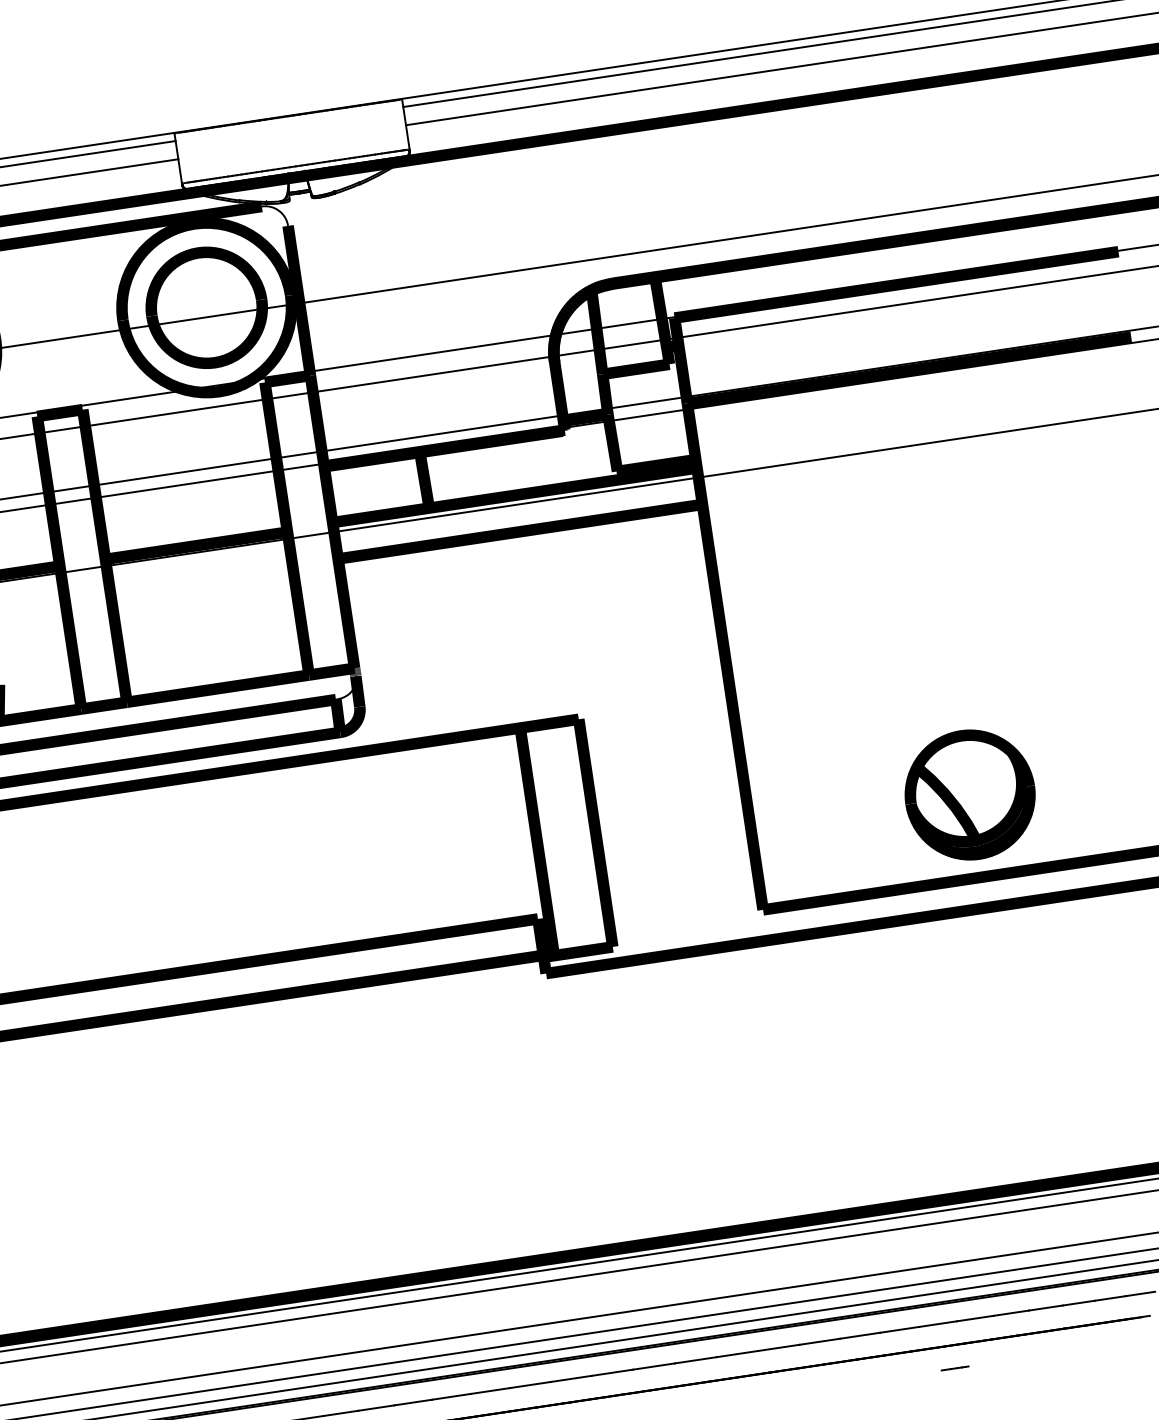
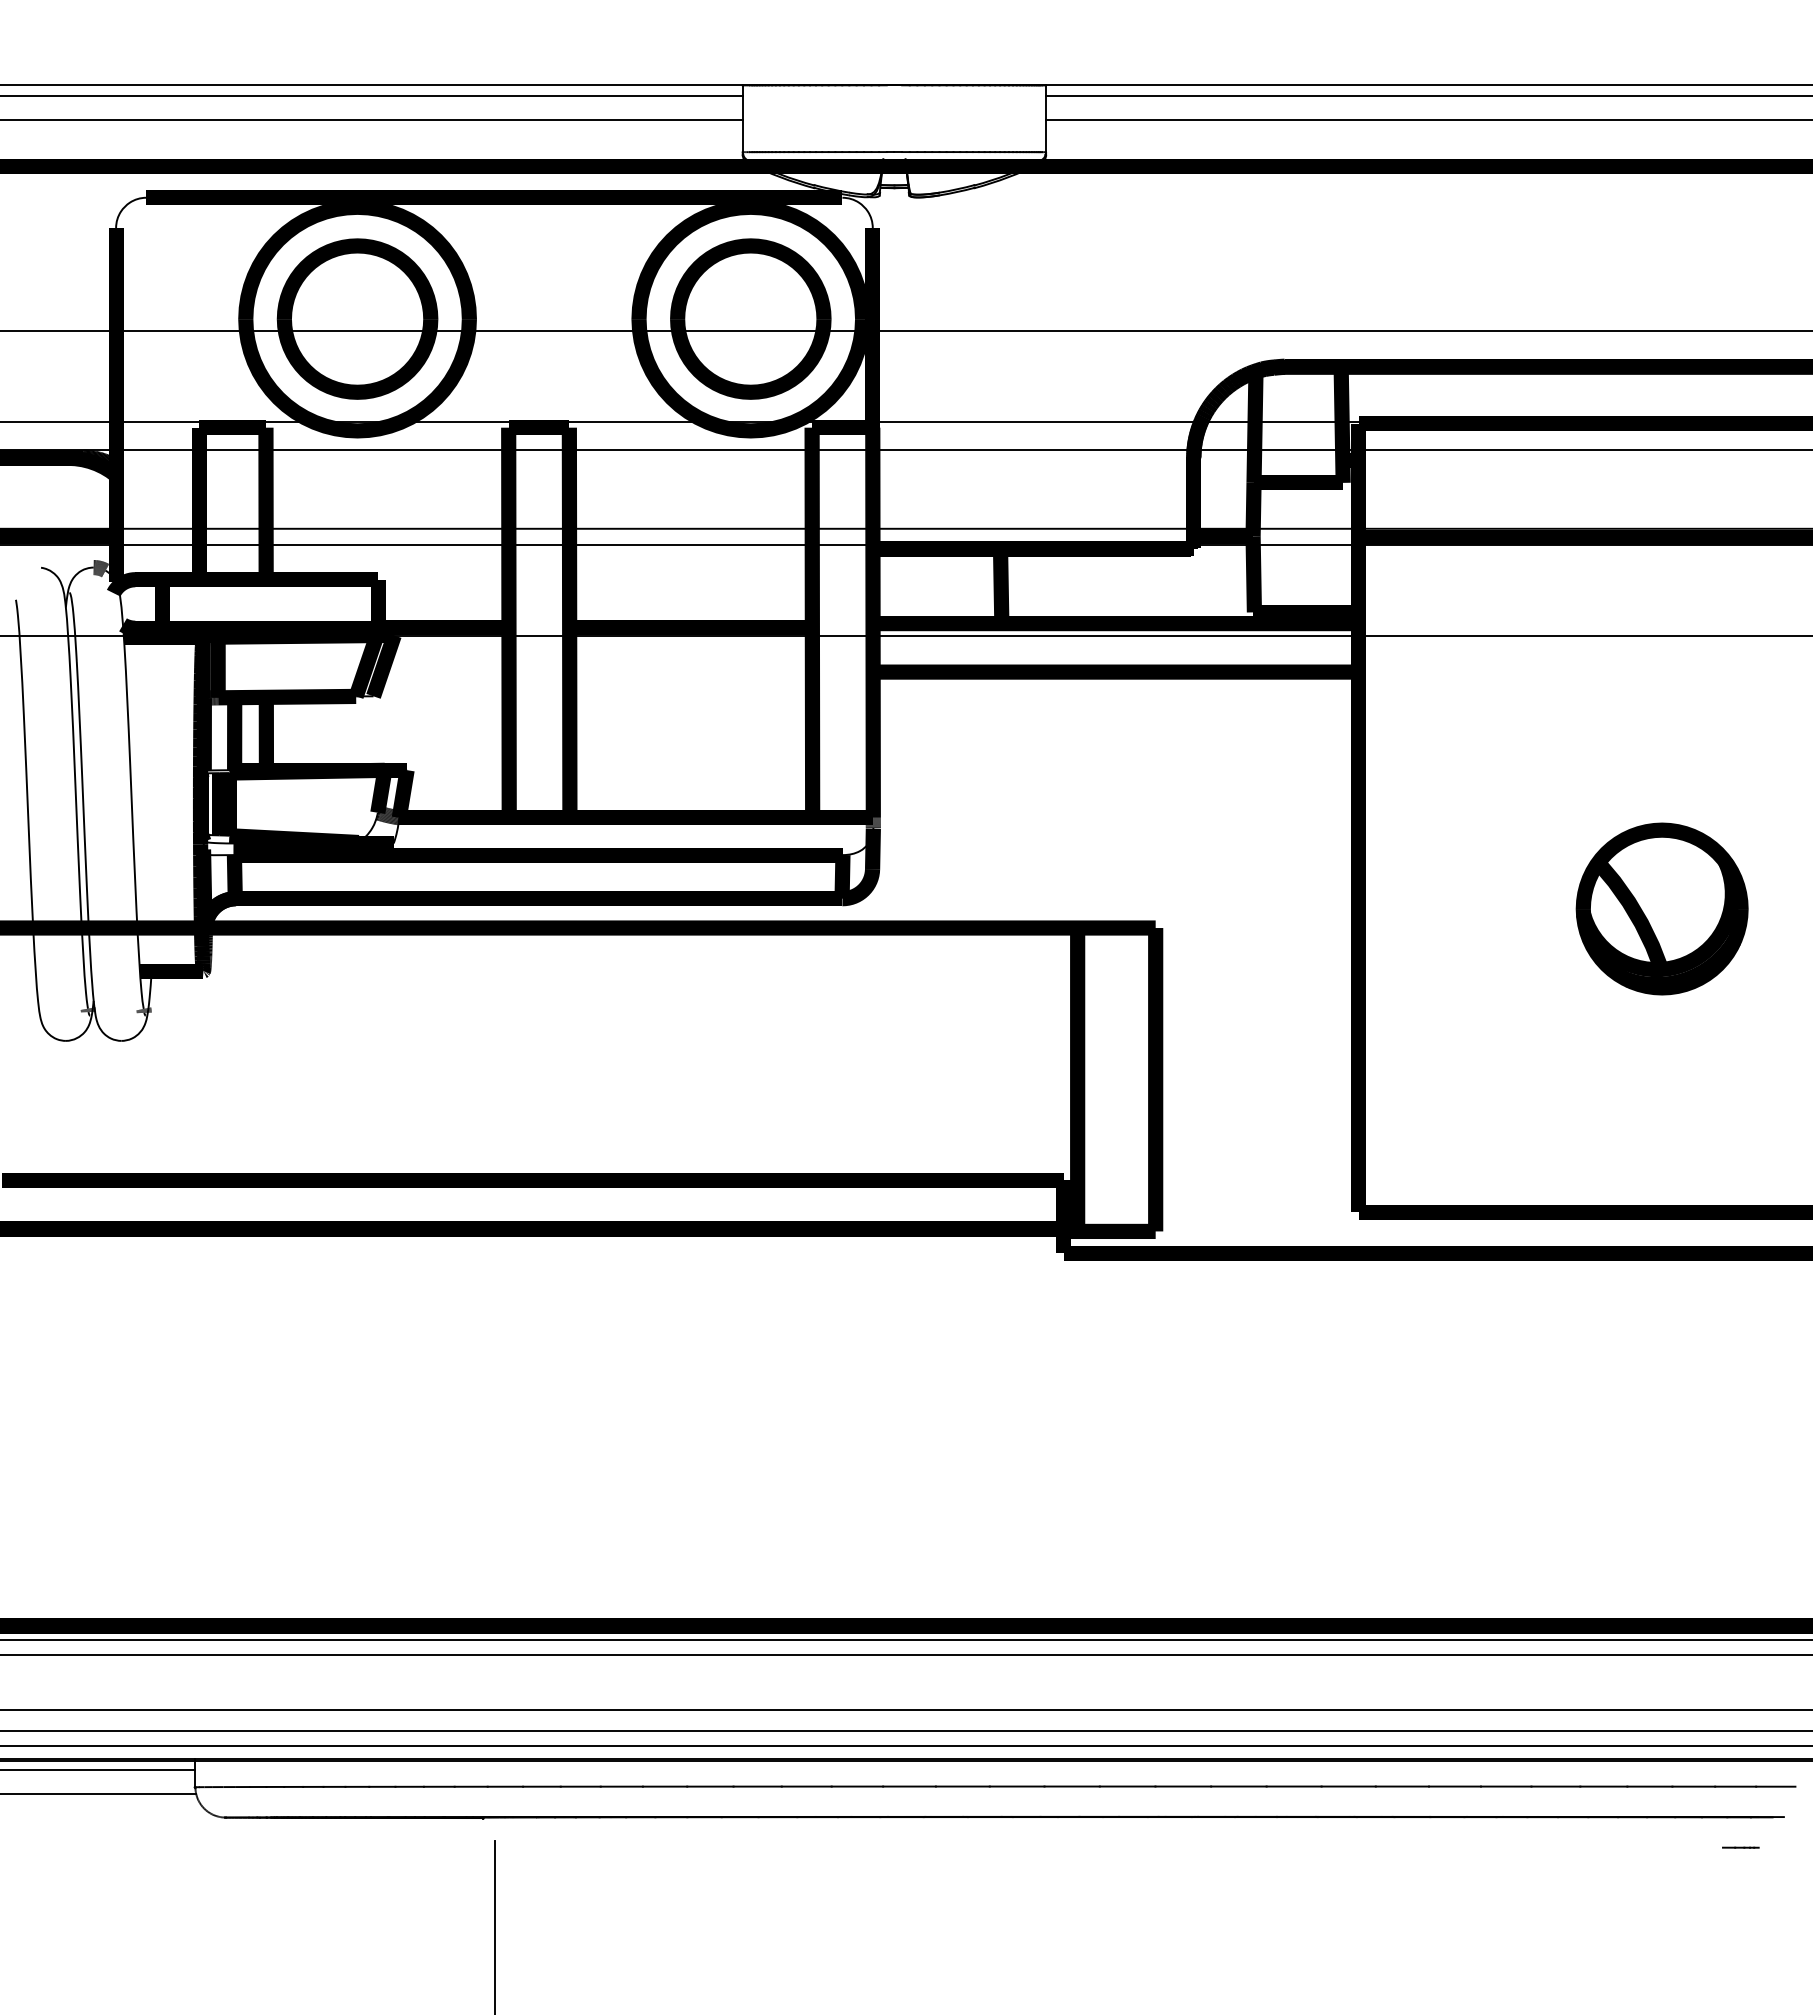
part: (969, 794) -> (1661, 908), moved
line: (954, 1368) -> (1740, 1847), moved

